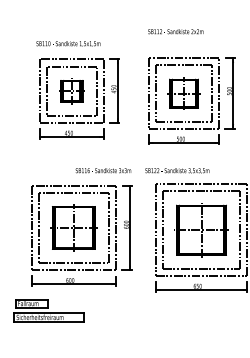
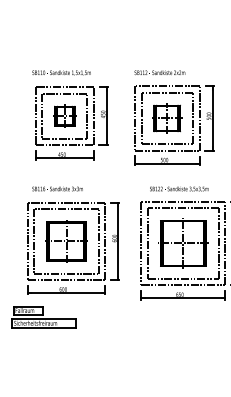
text: (175, 31) -> (159, 72), moved
text: (103, 170) -> (57, 188), moved
text: (177, 170) -> (179, 188), moved

